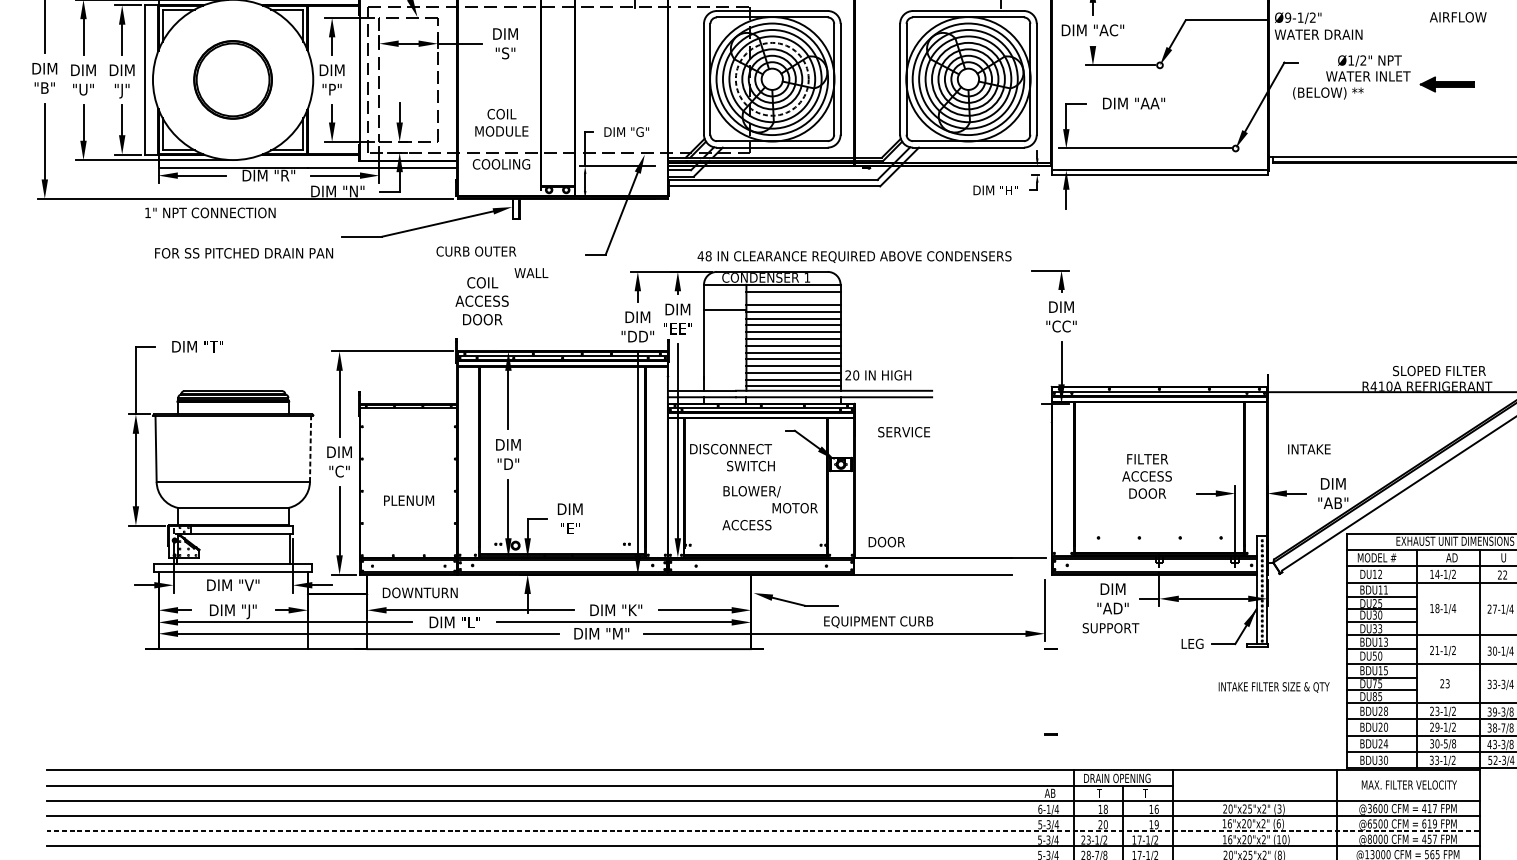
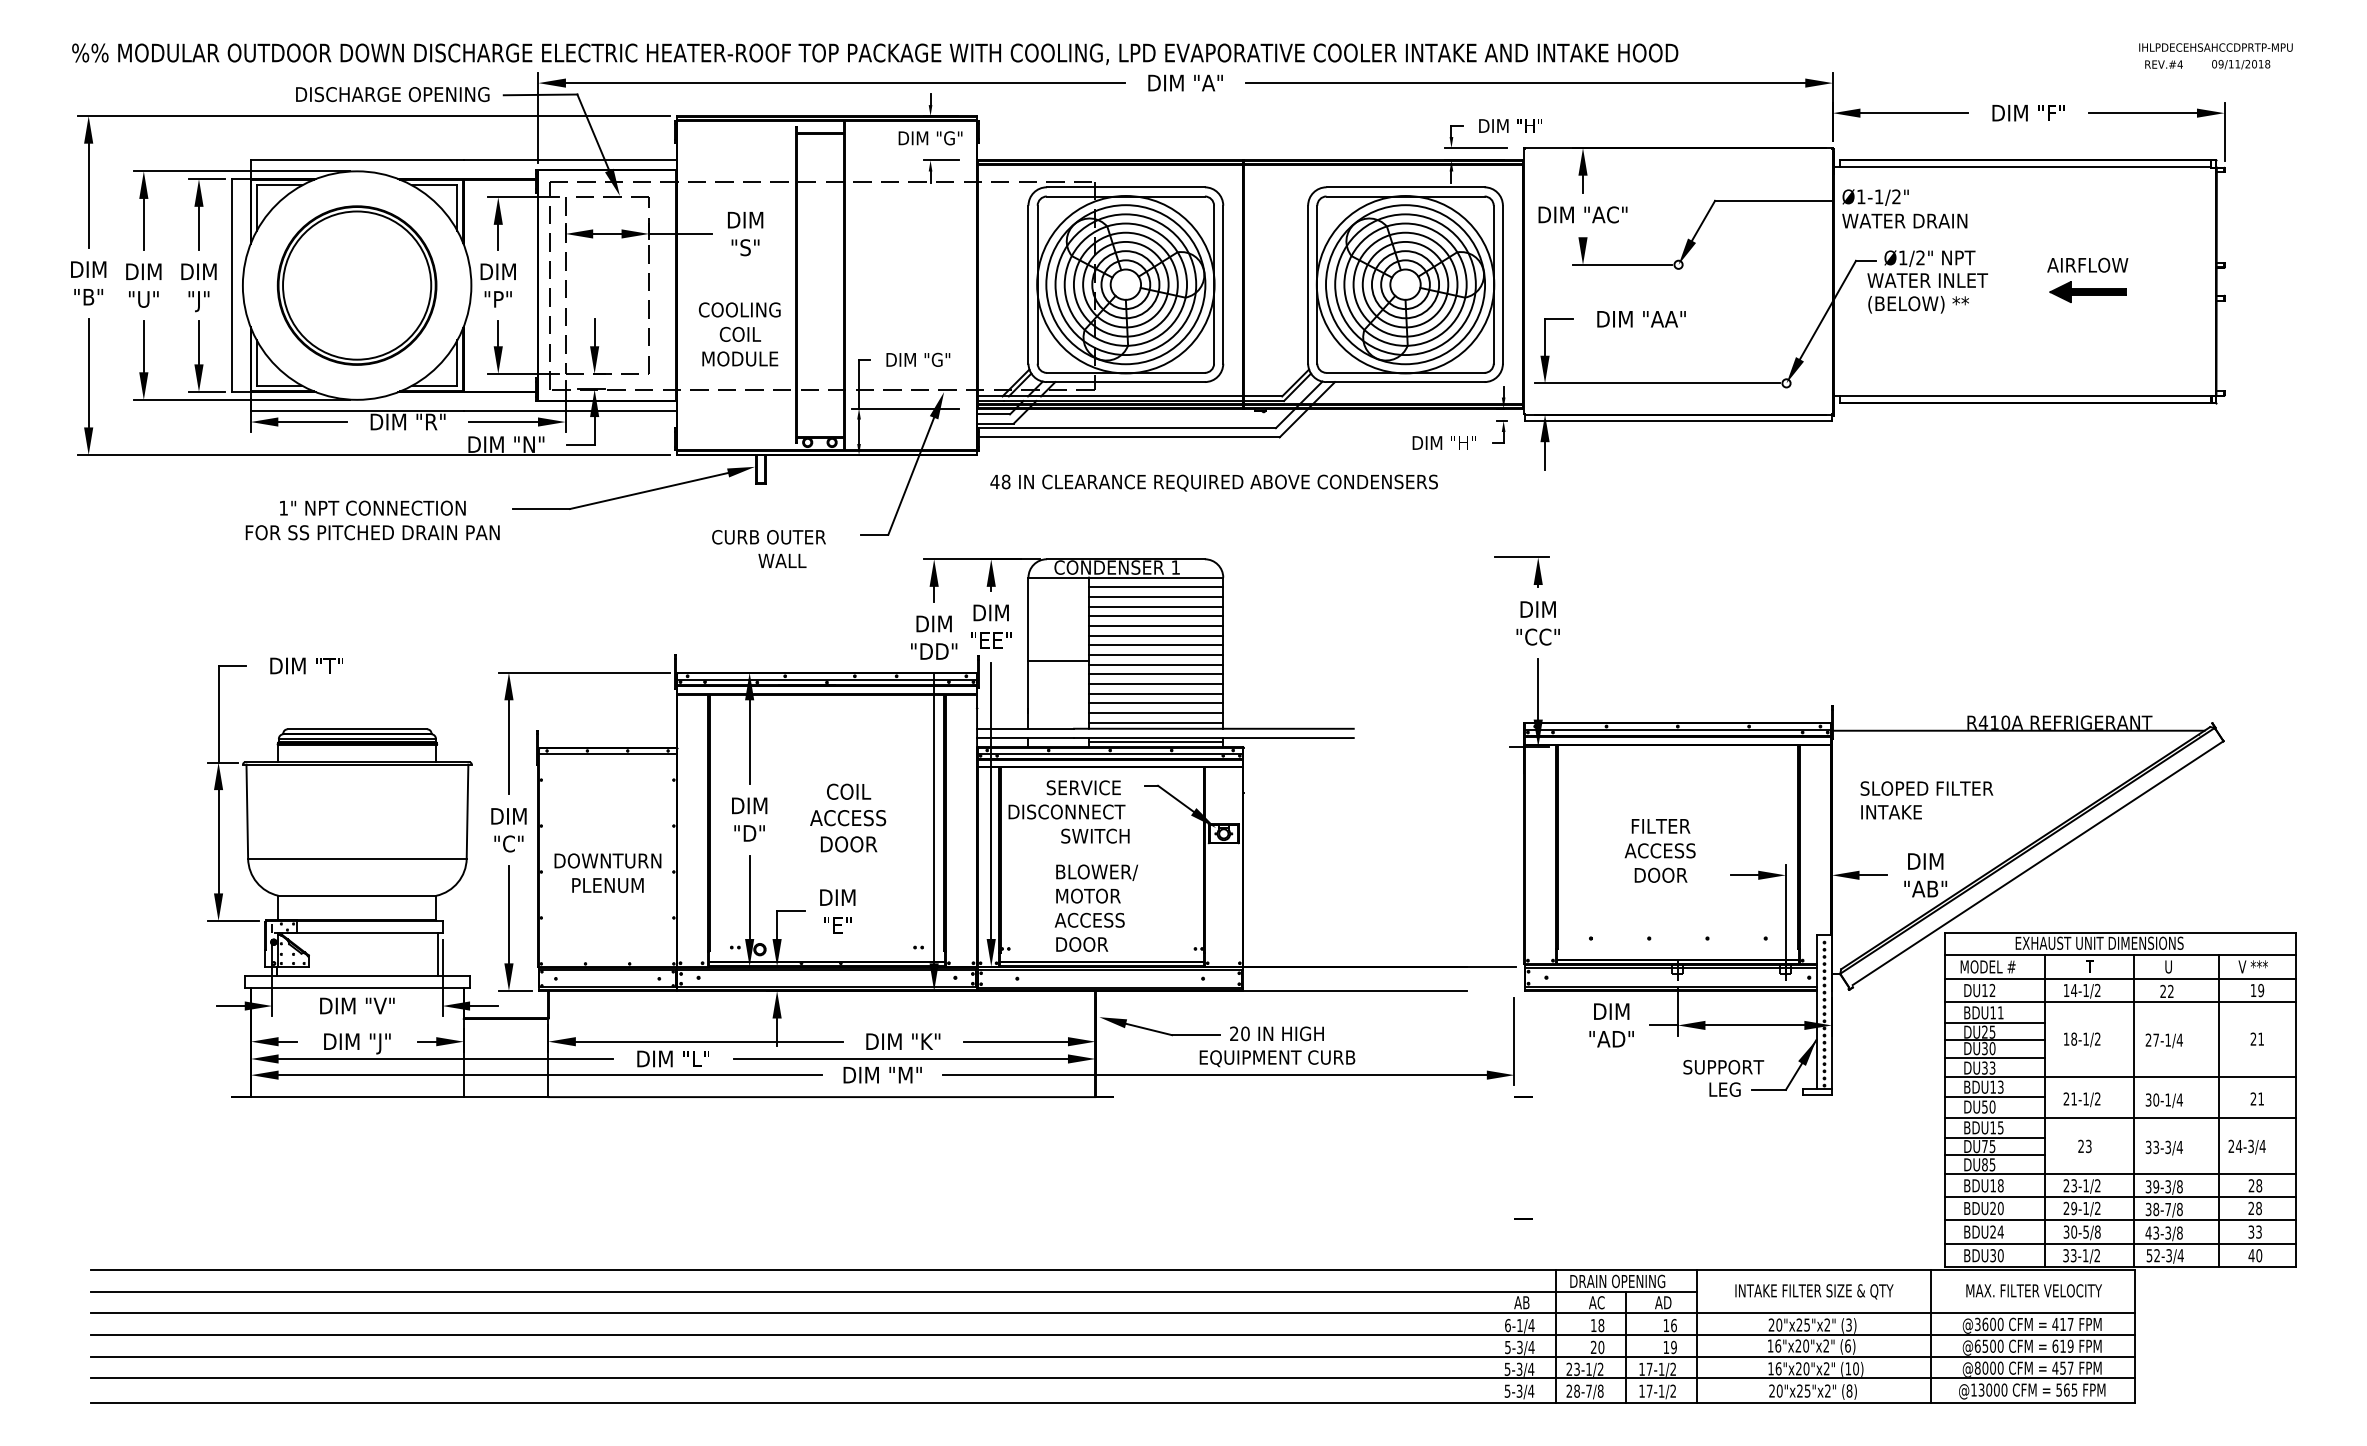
text: (1458, 16) -> (2087, 264), moved
text: (1287, 17) -> (1860, 196), Ø9-1/2" -> Ø1-1/2"
text: (1368, 67) -> (1927, 268), moved
part: (232, 79) -> (356, 285), size x1.43
circle: (772, 79) -> (1125, 284), dashed -> solid
text: (501, 164) -> (739, 309), moved
text: (210, 212) -> (372, 507), moved
text: (476, 251) -> (768, 537), moved
text: (854, 256) -> (1213, 482), moved
line: (793, 298) -> (1155, 596), added
text: (482, 300) -> (848, 817), moved
line: (725, 309) -> (1058, 661), moved
text: (1439, 370) -> (1926, 788), moved
text: (877, 375) -> (1276, 1033), moved
line: (793, 399) -> (1155, 741), added
text: (903, 431) -> (1083, 787), moved
line: (310, 448) -> (467, 811), dashed -> solid
text: (795, 507) -> (1088, 895), moved
text: (887, 542) -> (1082, 944), moved
text: (1451, 557) -> (2094, 966), AD -> T
text: (419, 592) -> (607, 860), moved
text: (1453, 608) -> (2097, 1038), 18-1/4 -> 18-1/2
text: (1110, 628) -> (1723, 1067), moved
text: (1274, 687) -> (1814, 1291), moved
text: (1380, 711) -> (1992, 1185), BDU28 -> BDU18
text: (1102, 793) -> (1596, 1302), T -> AC
text: (1149, 793) -> (1663, 1302), T -> AD
line: (762, 831) -> (1112, 1356), dashed -> solid

